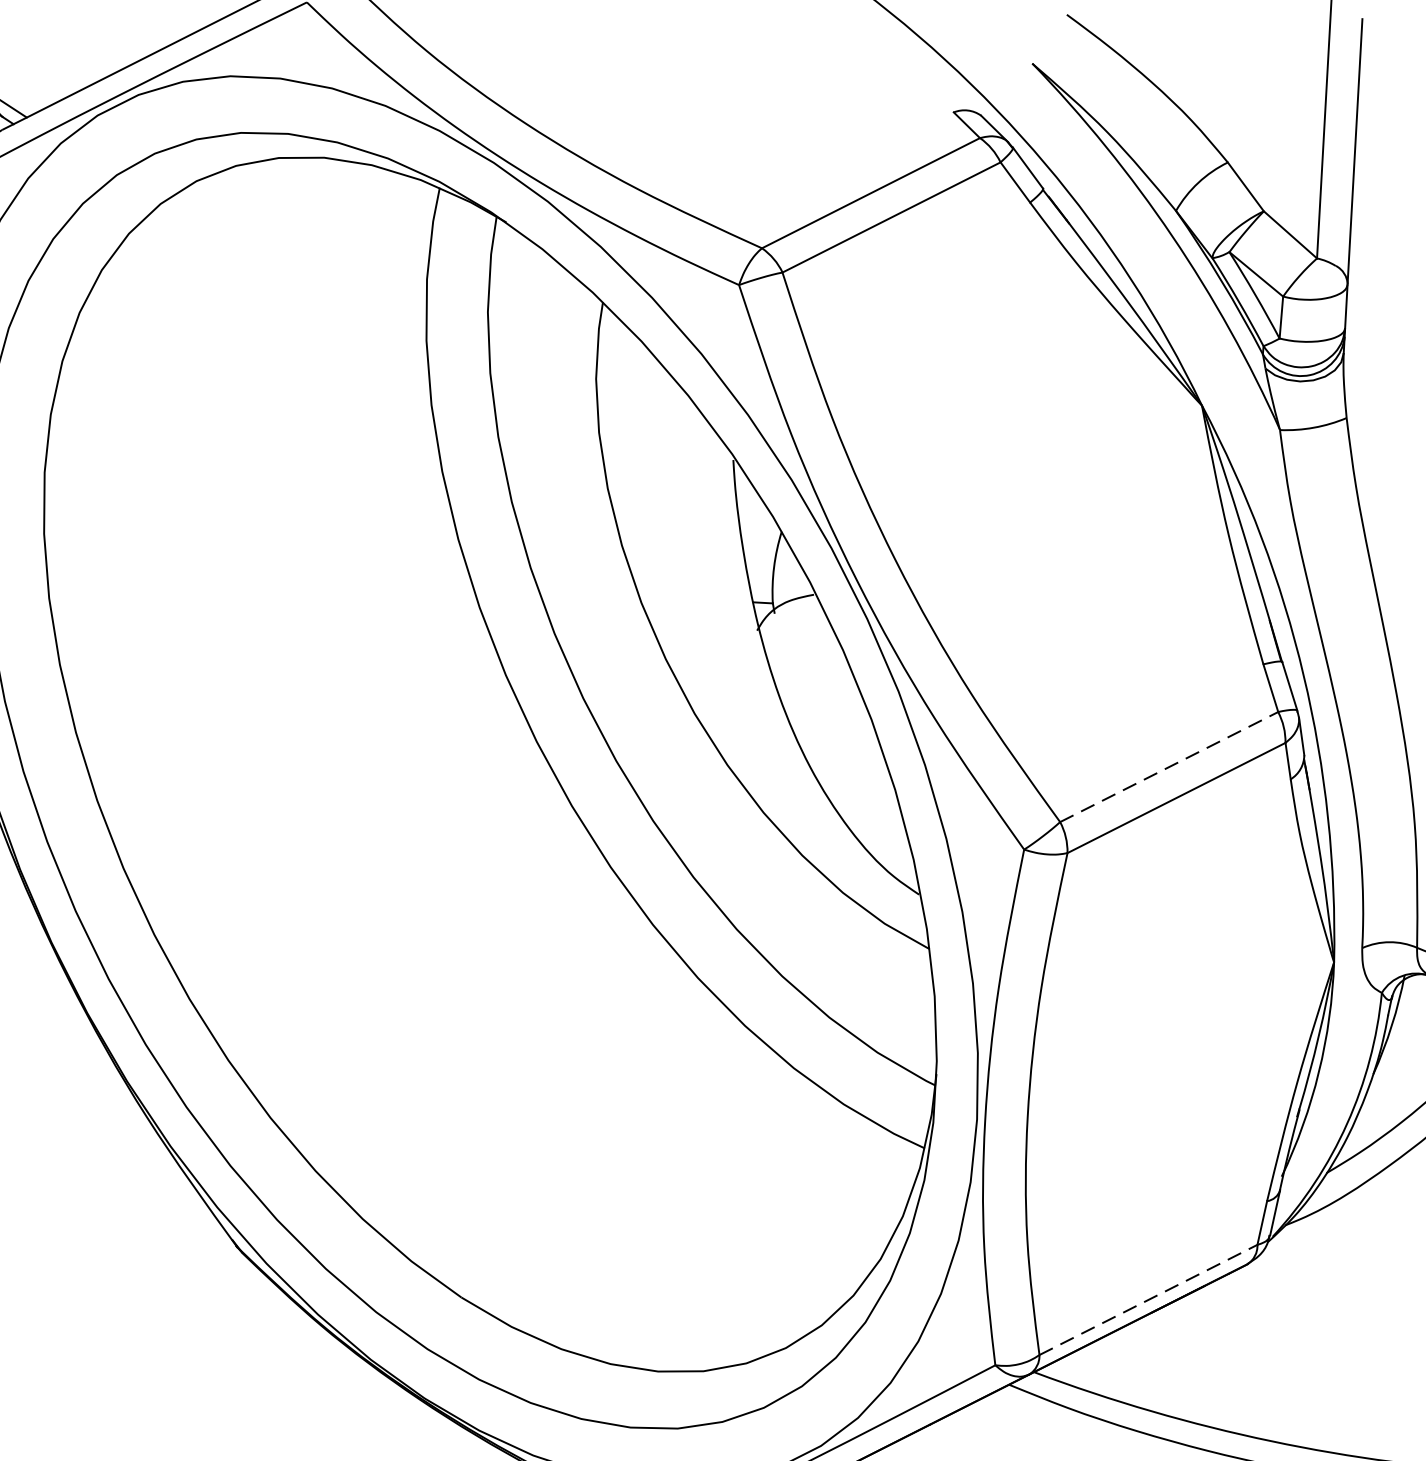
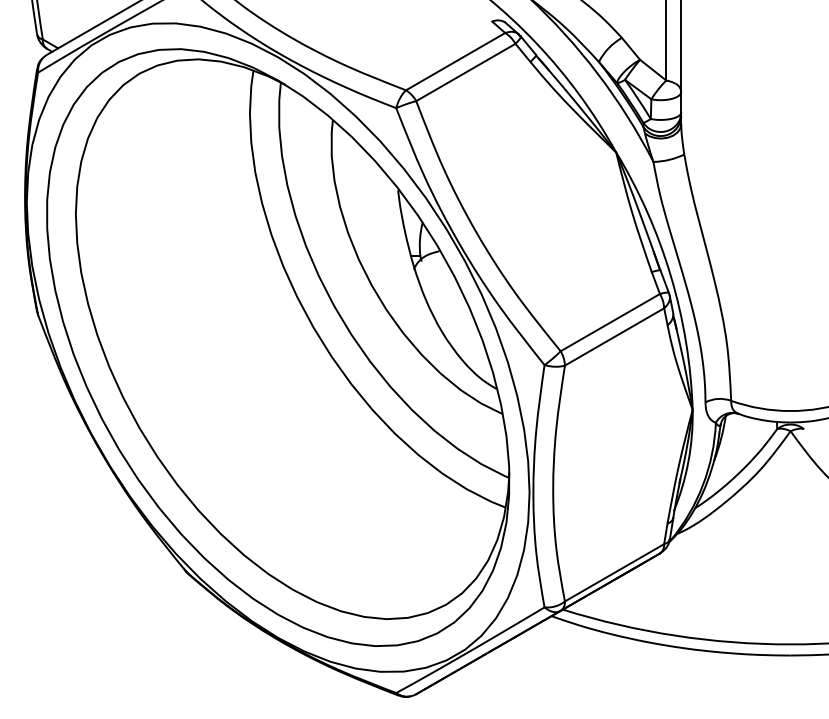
line: (1169, 766) -> (610, 322), dashed -> solid
line: (1148, 1299) -> (614, 572), dashed -> solid

